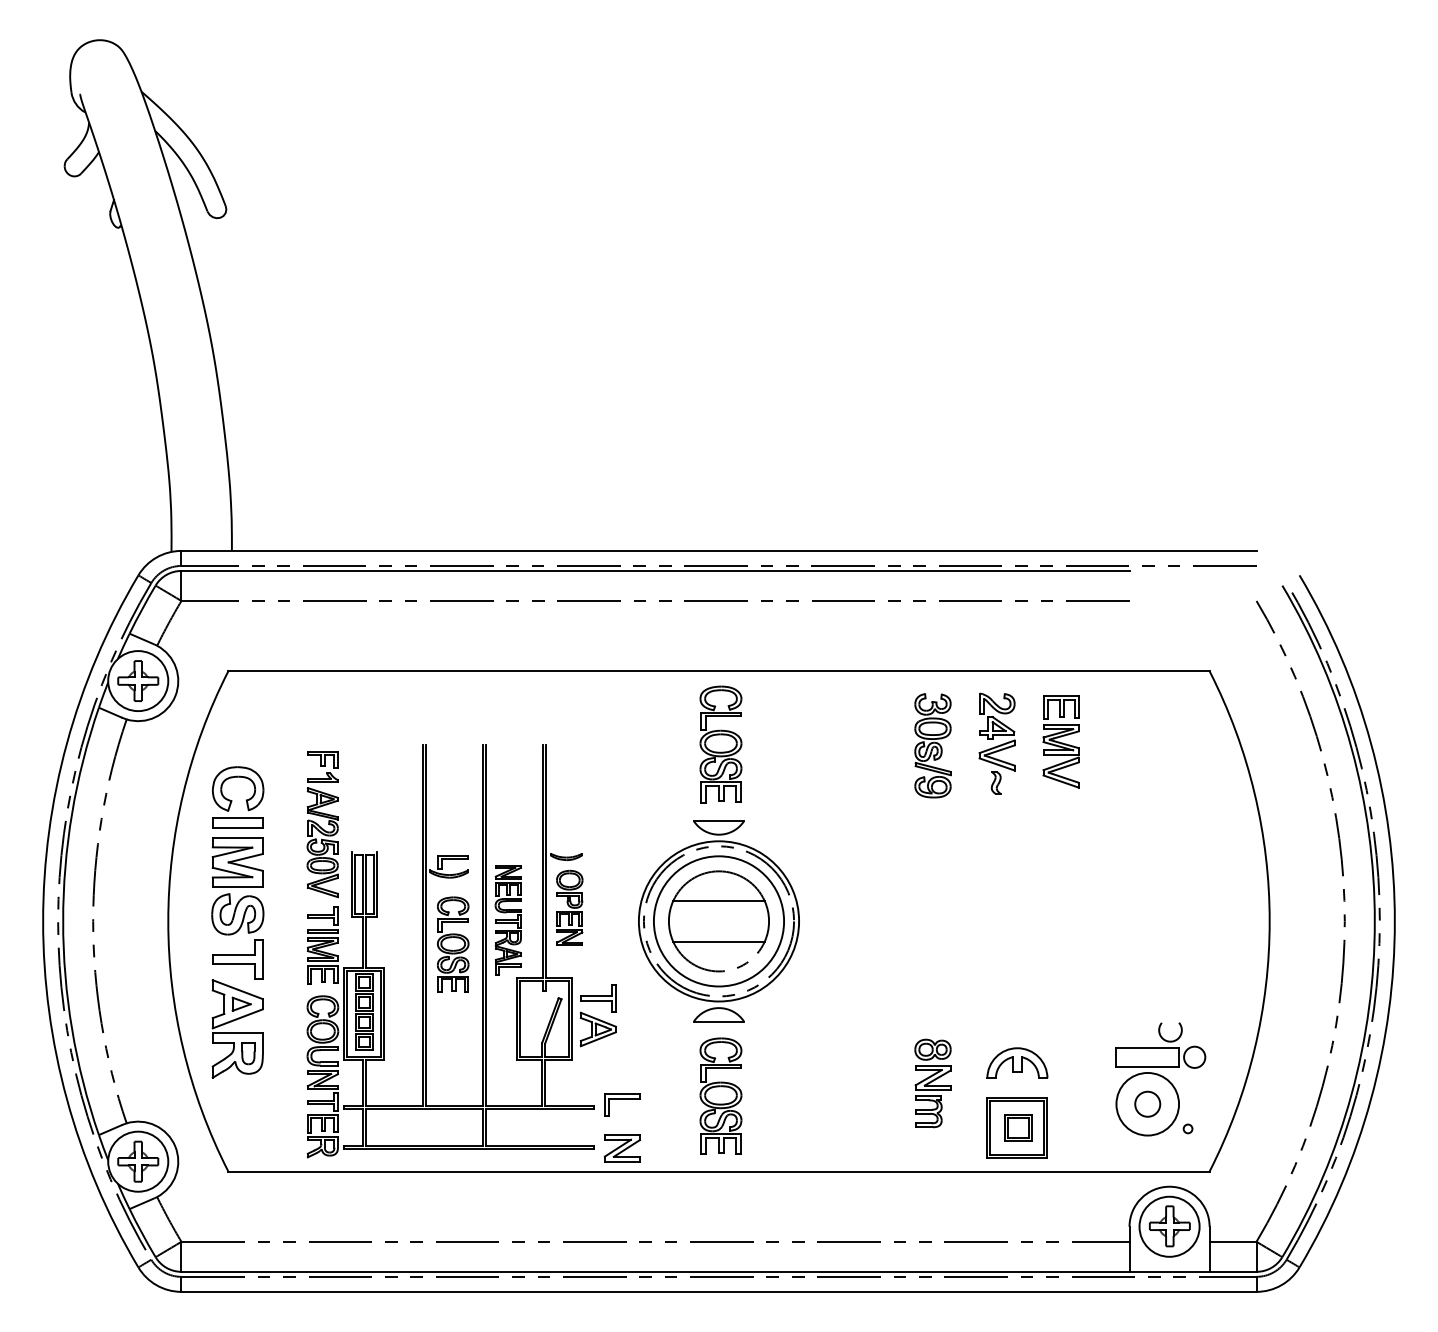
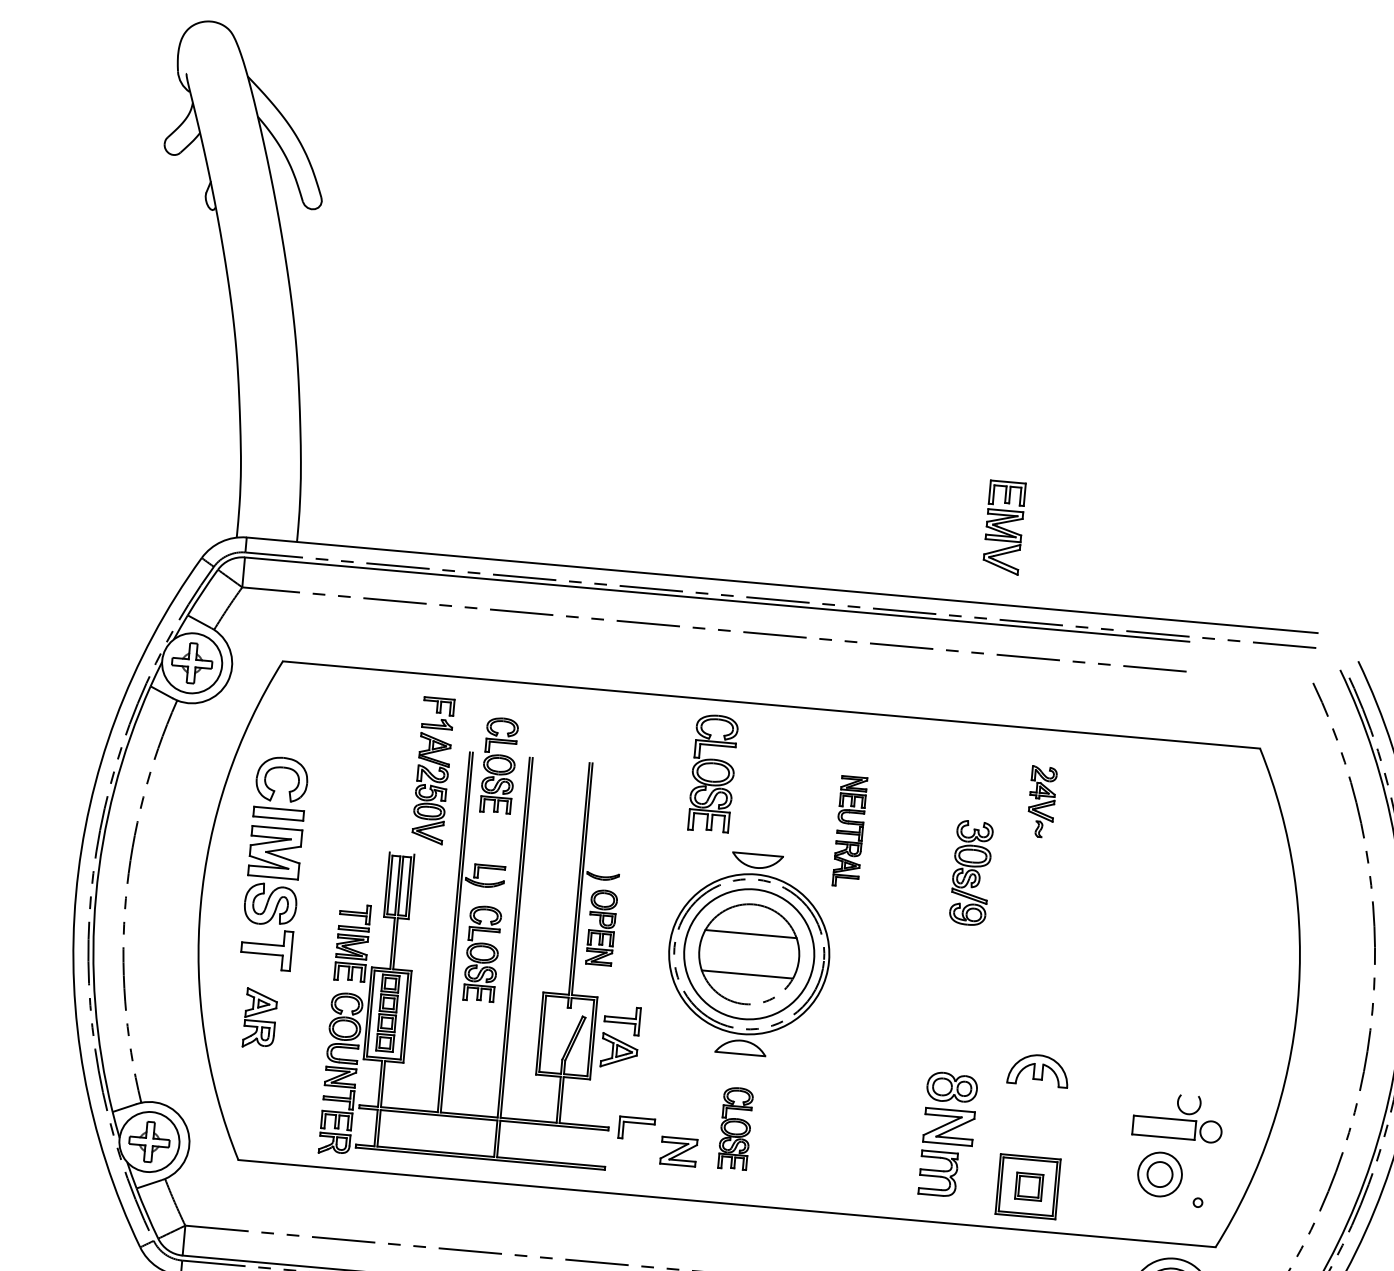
part: (1060, 741) -> (1003, 527), moved
part: (996, 743) -> (1041, 801), size x0.7
part: (720, 744) -> (712, 773), moved
part: (932, 745) -> (970, 872), moved
part: (453, 755) -> (499, 765), added
part: (322, 824) -> (432, 770), moved
part: (507, 920) -> (849, 831), moved
part: (237, 1028) -> (260, 1018), size x0.6
part: (1017, 1062) -> (1038, 1069), moved
part: (932, 1083) -> (947, 1134), size x1.4
part: (720, 1095) -> (735, 1127), size x0.7
circle: (1147, 1103) -> (1159, 1173), size x0.7
part: (621, 1148) -> (677, 1151), moved

